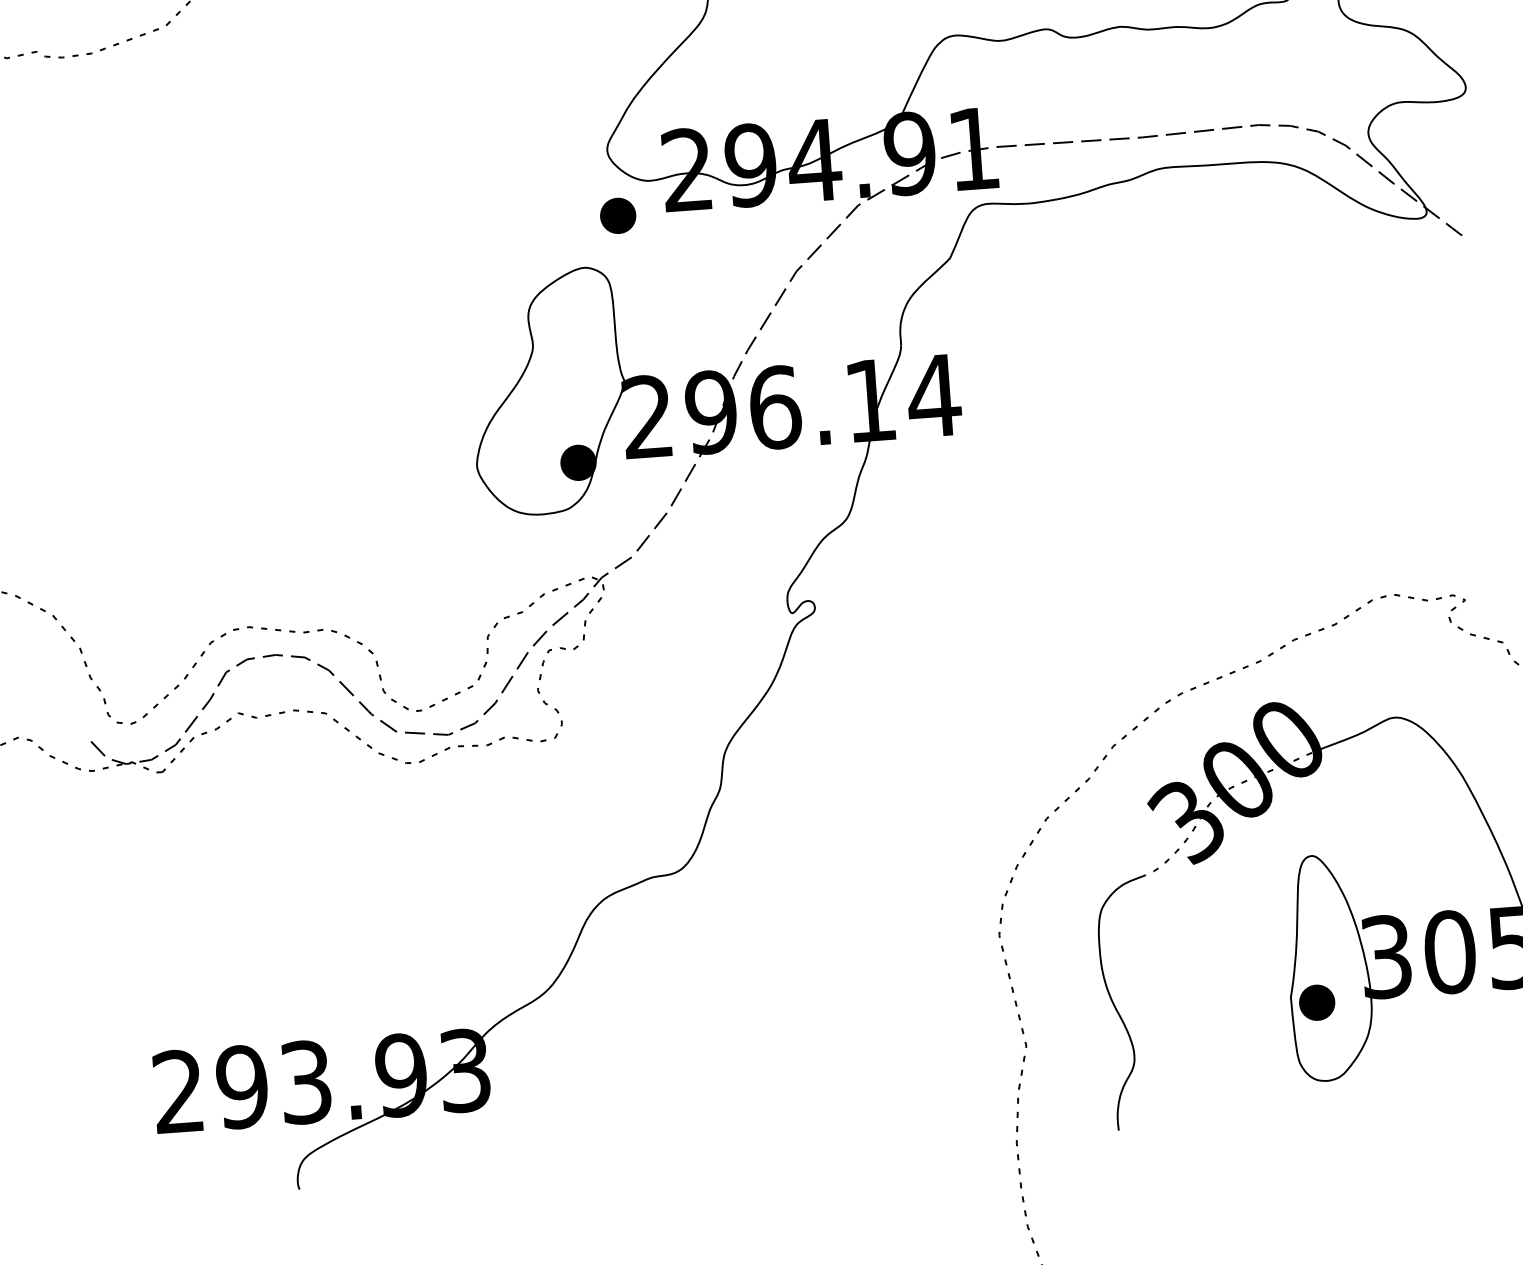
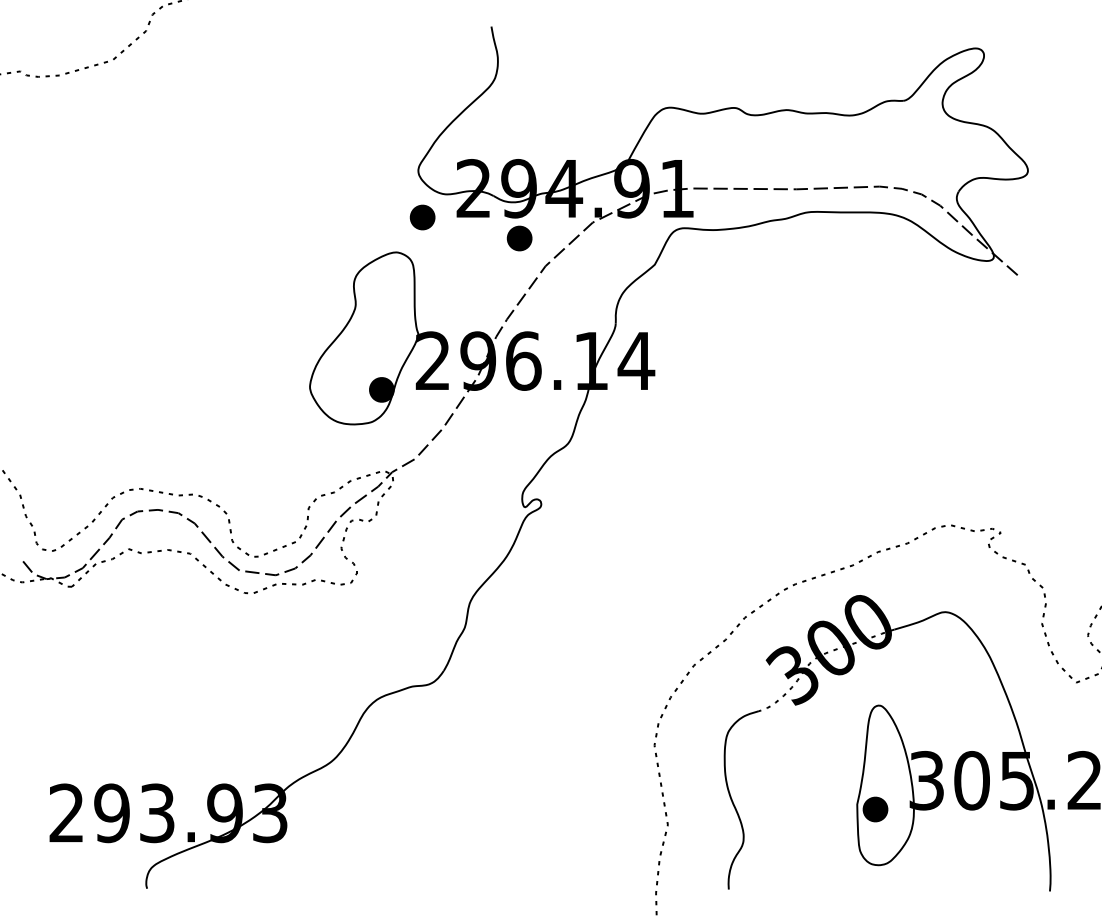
part: (756, 235) -> (519, 238), added

